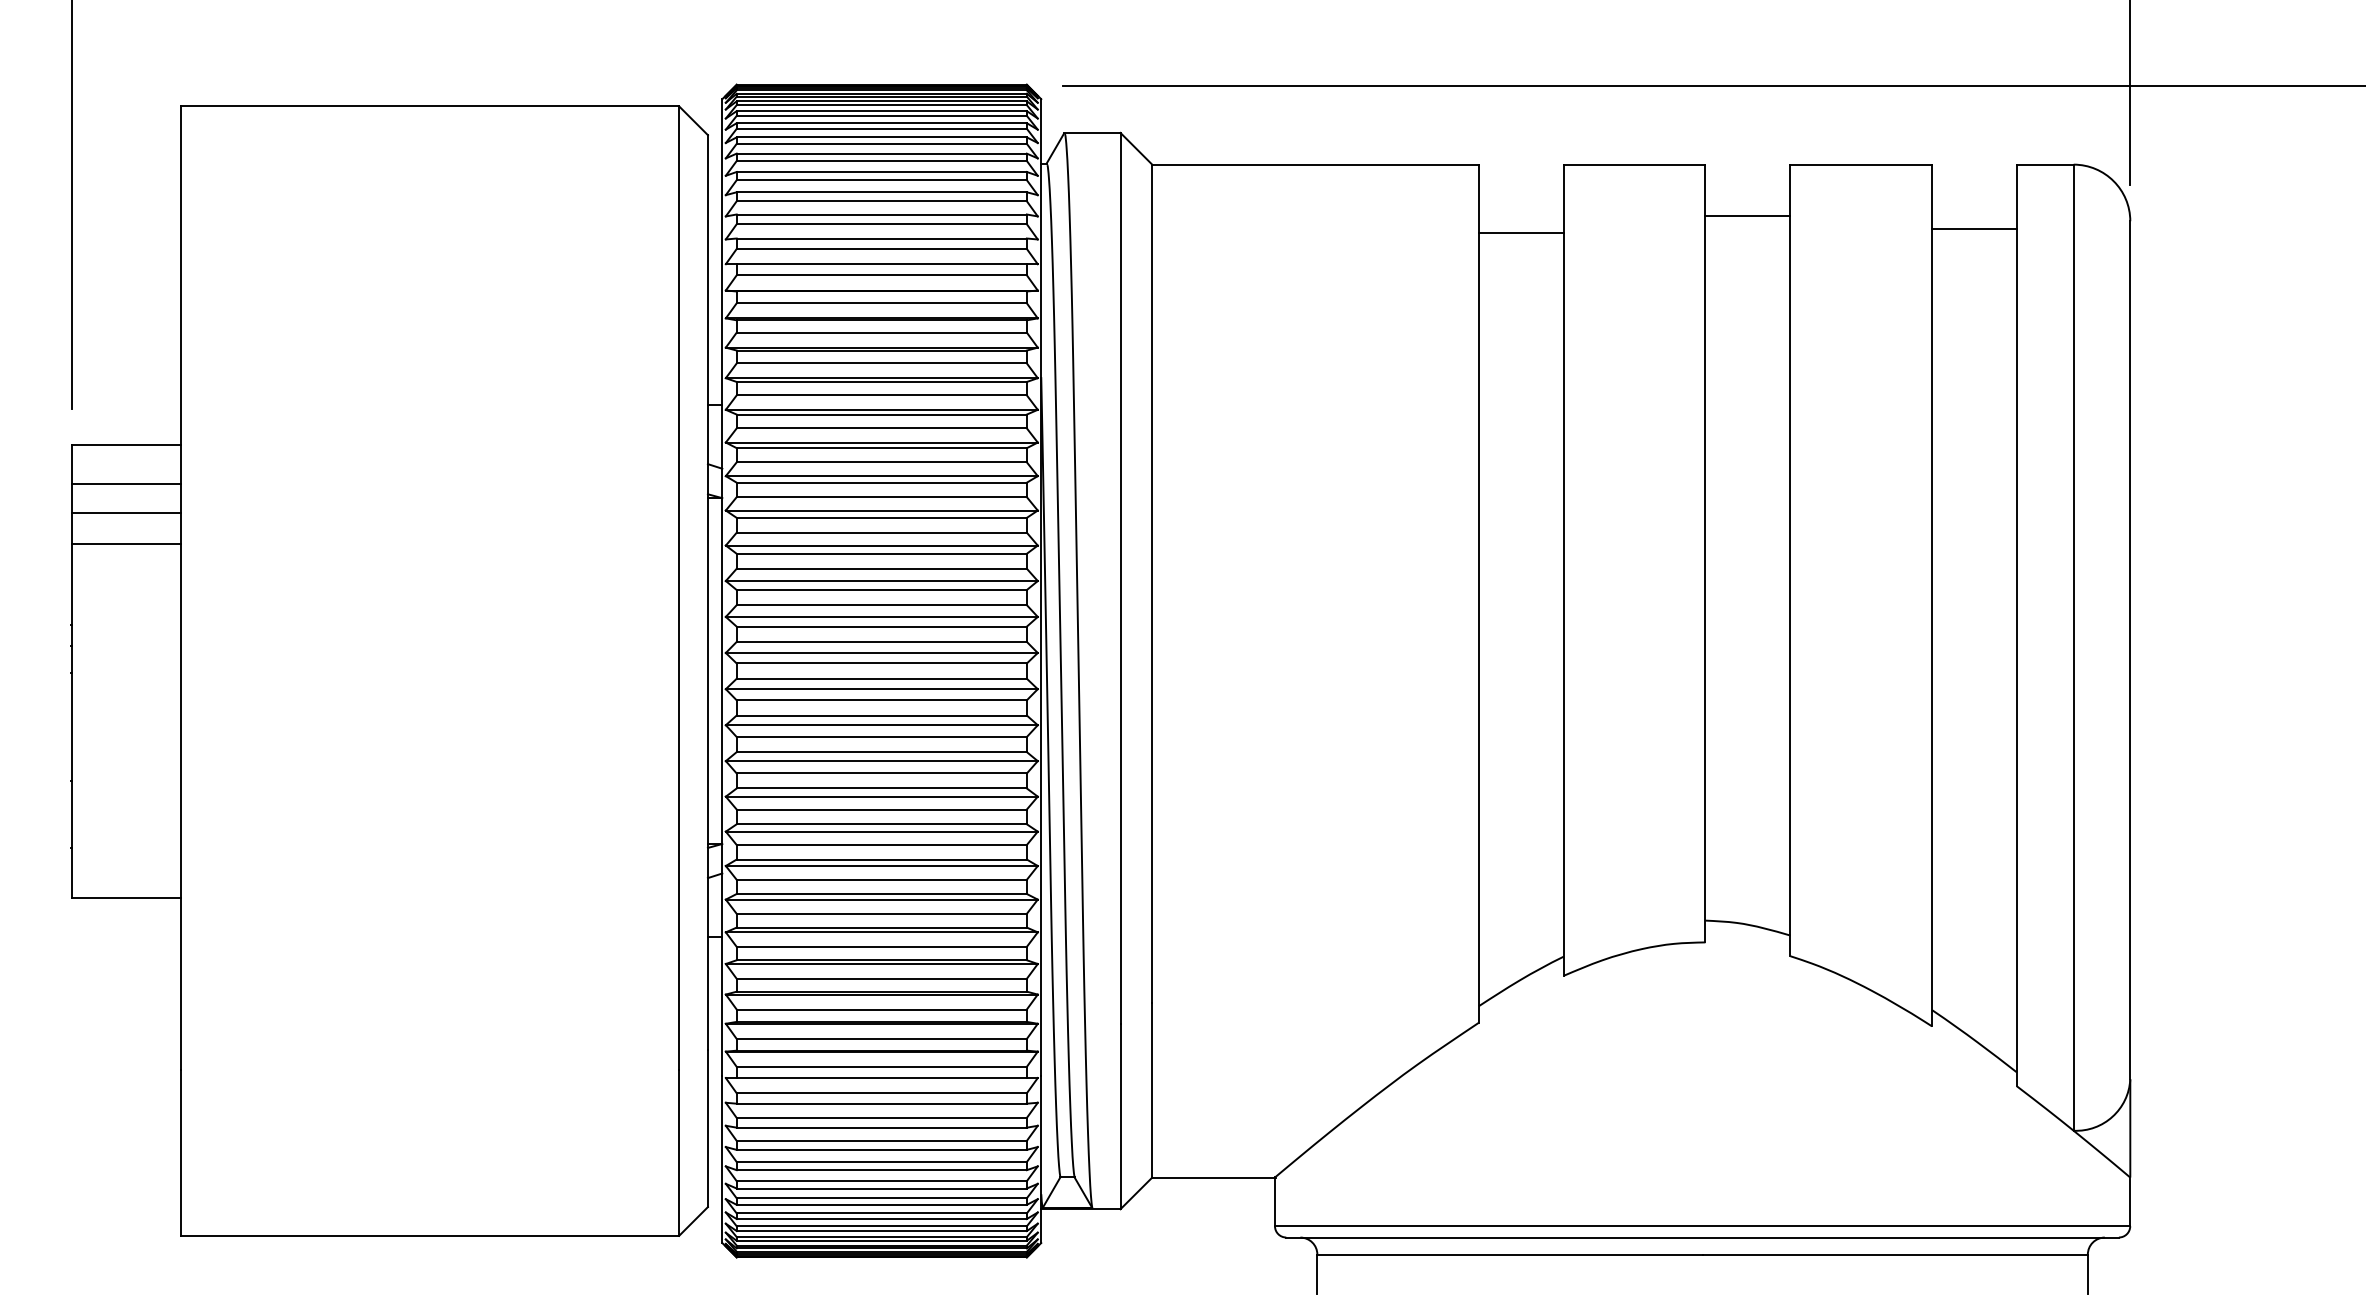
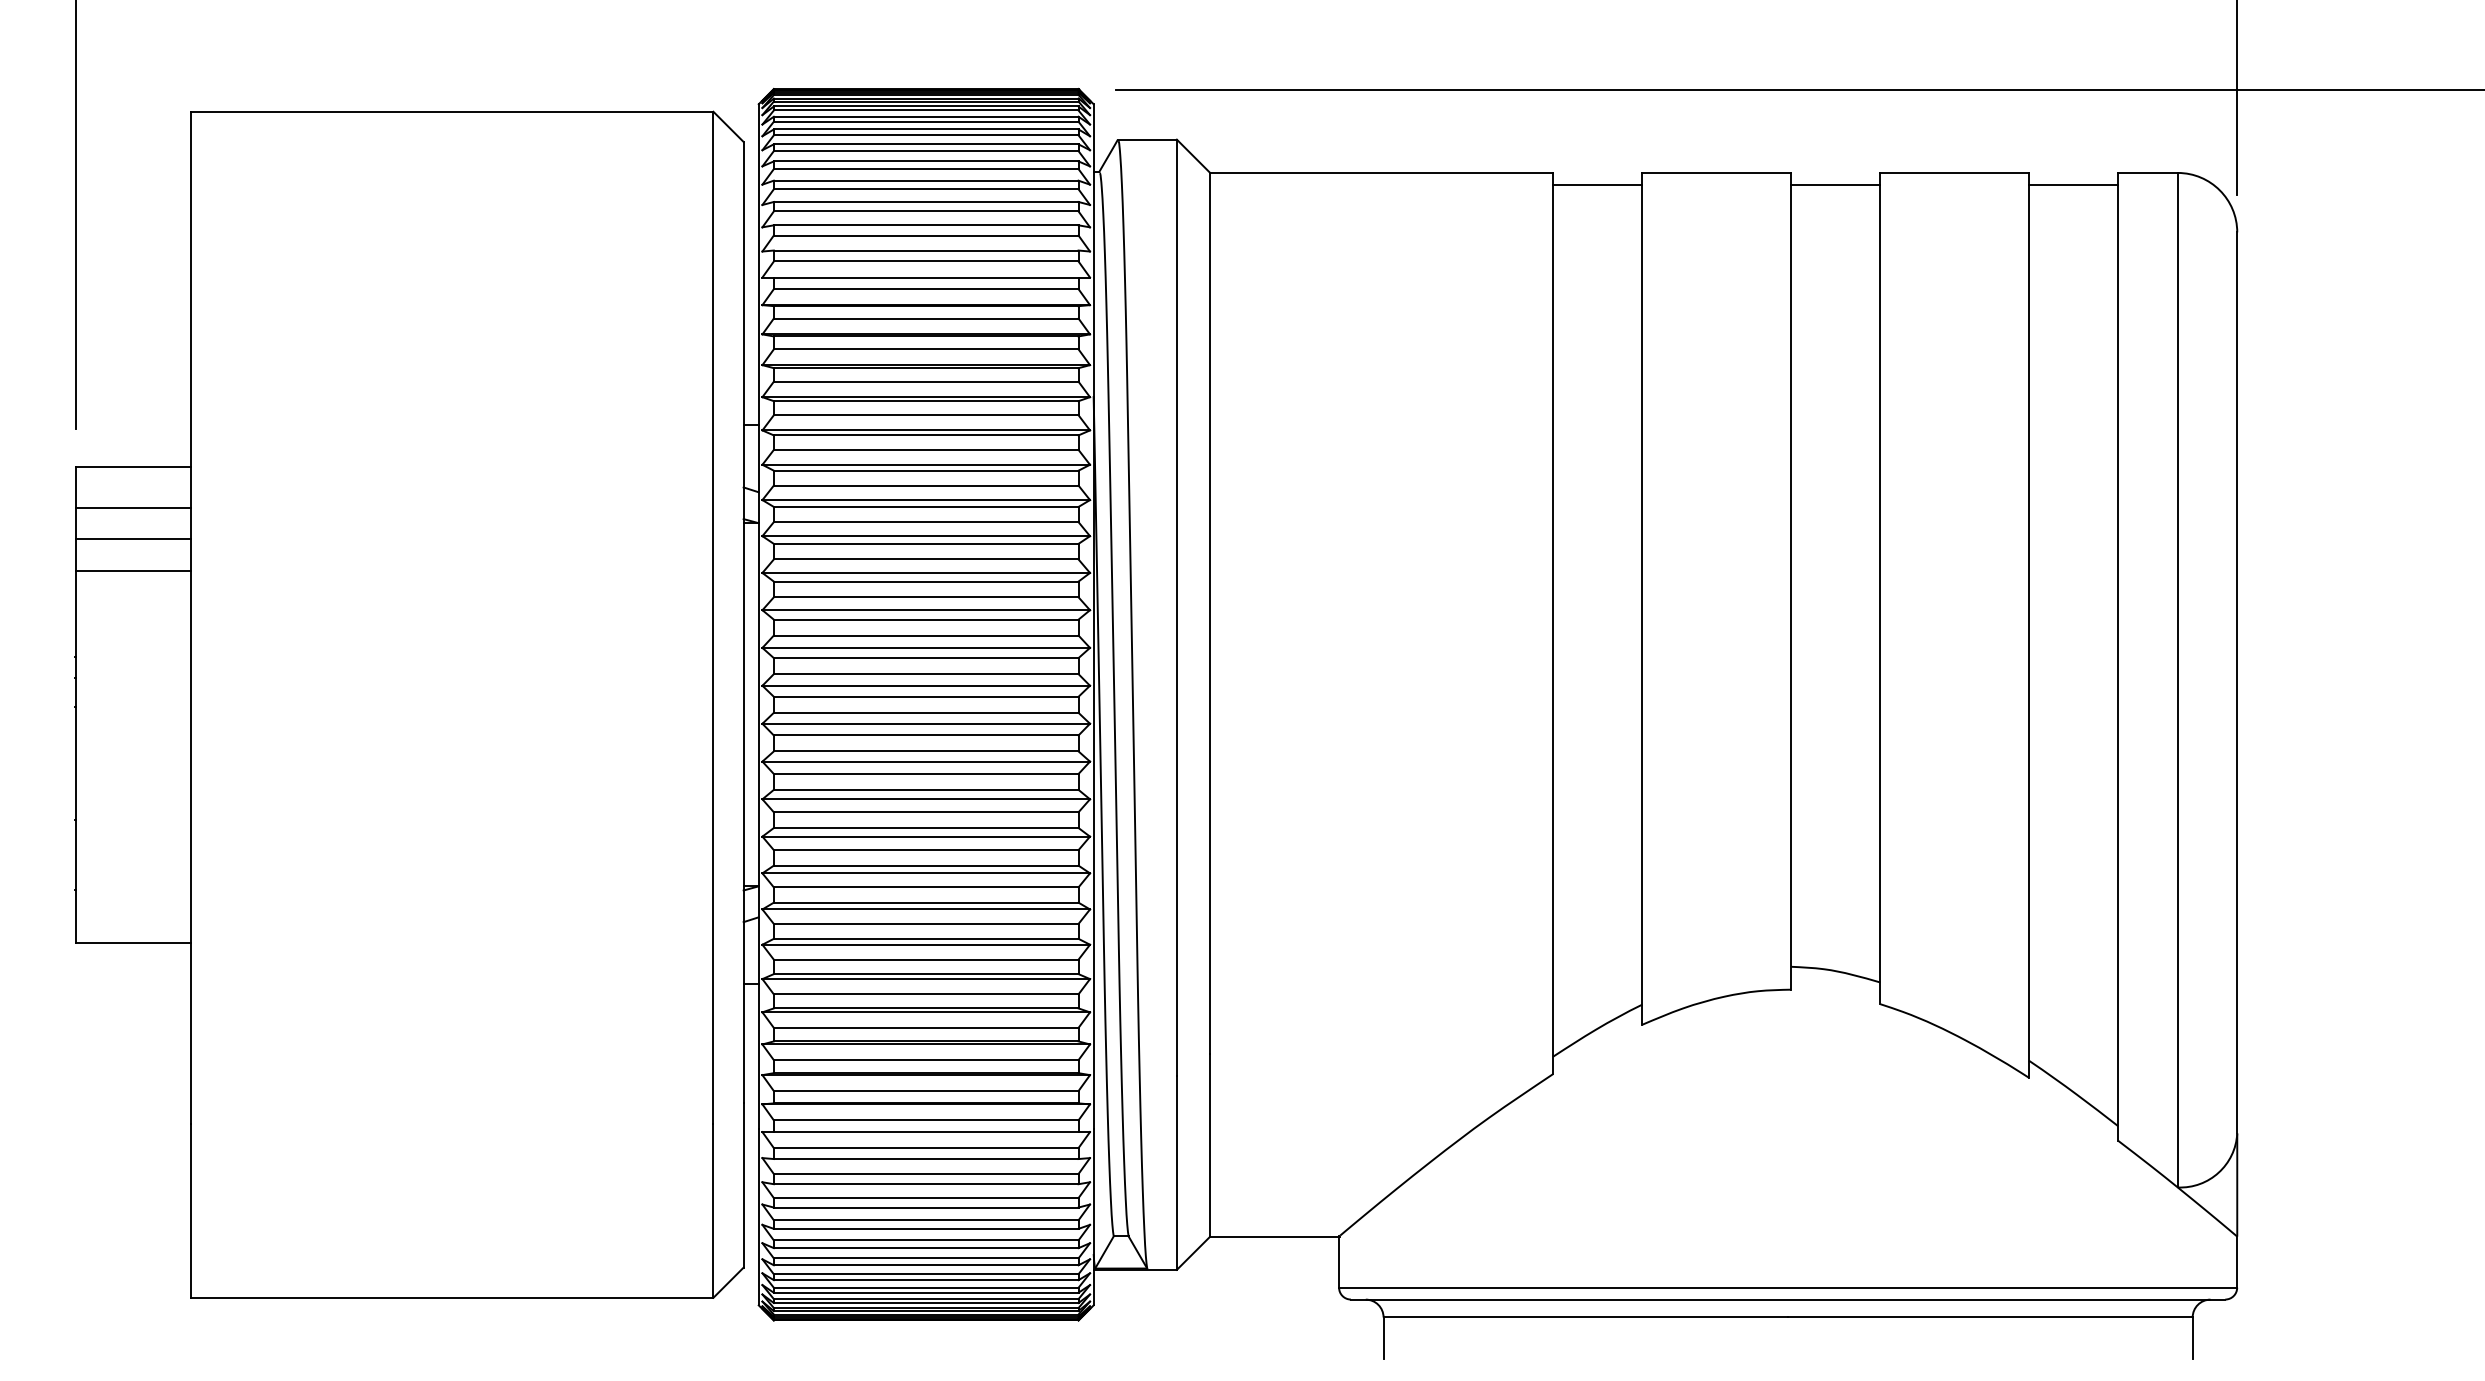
line: (1747, 215) -> (1835, 184), moved
line: (1974, 228) -> (2073, 184), moved
line: (1521, 232) -> (1597, 184), moved

